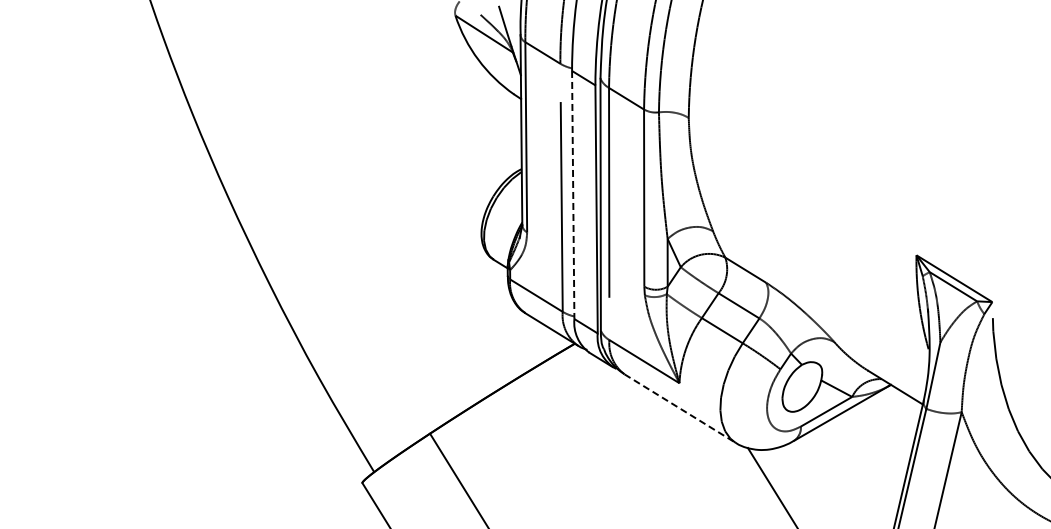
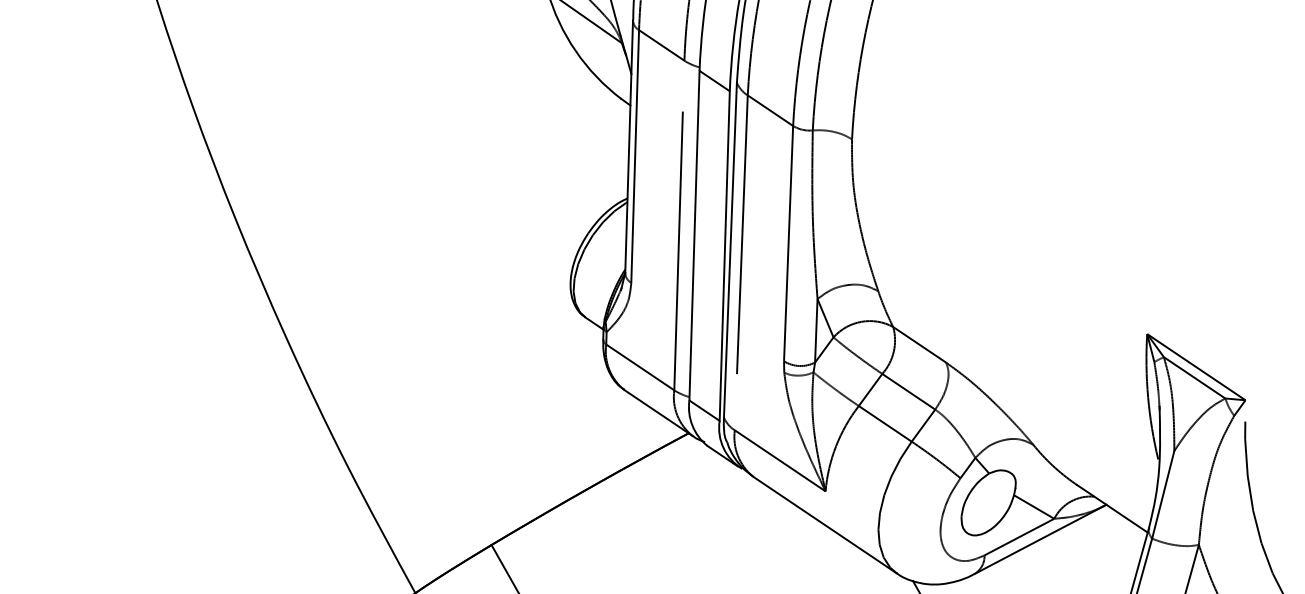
line: (573, 195) -> (694, 236), dashed -> solid
line: (680, 408) -> (825, 524), dashed -> solid

